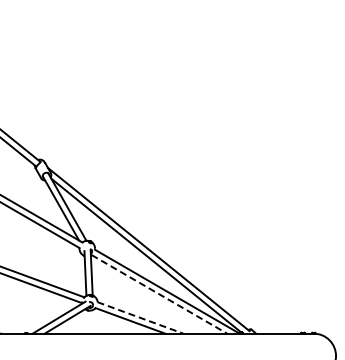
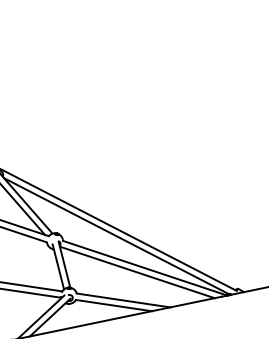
line: (159, 294) -> (137, 272), dashed -> solid
line: (140, 317) -> (123, 300), dashed -> solid

